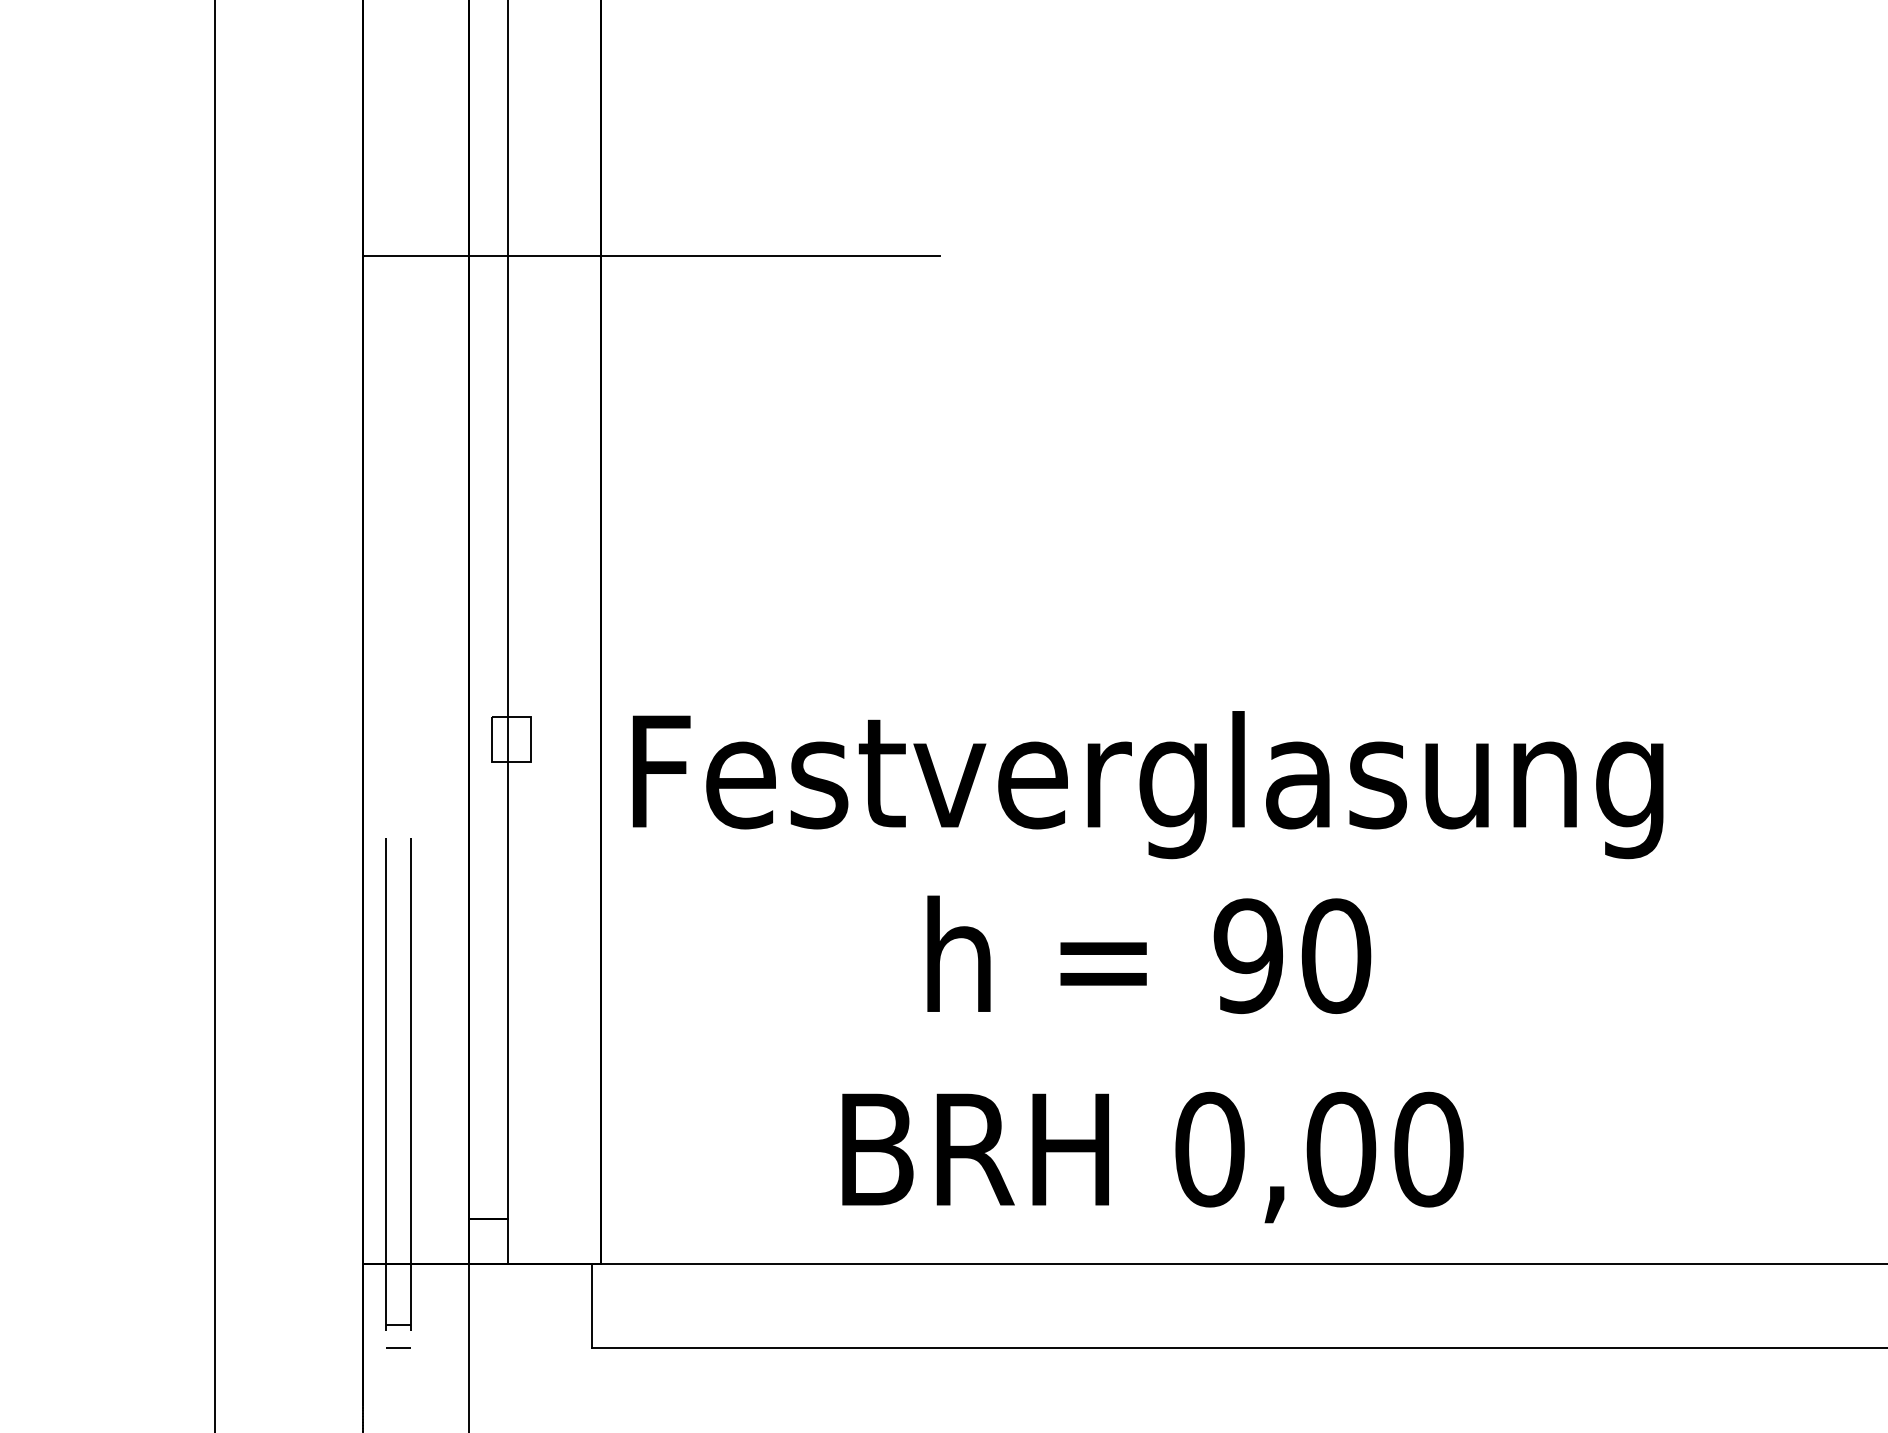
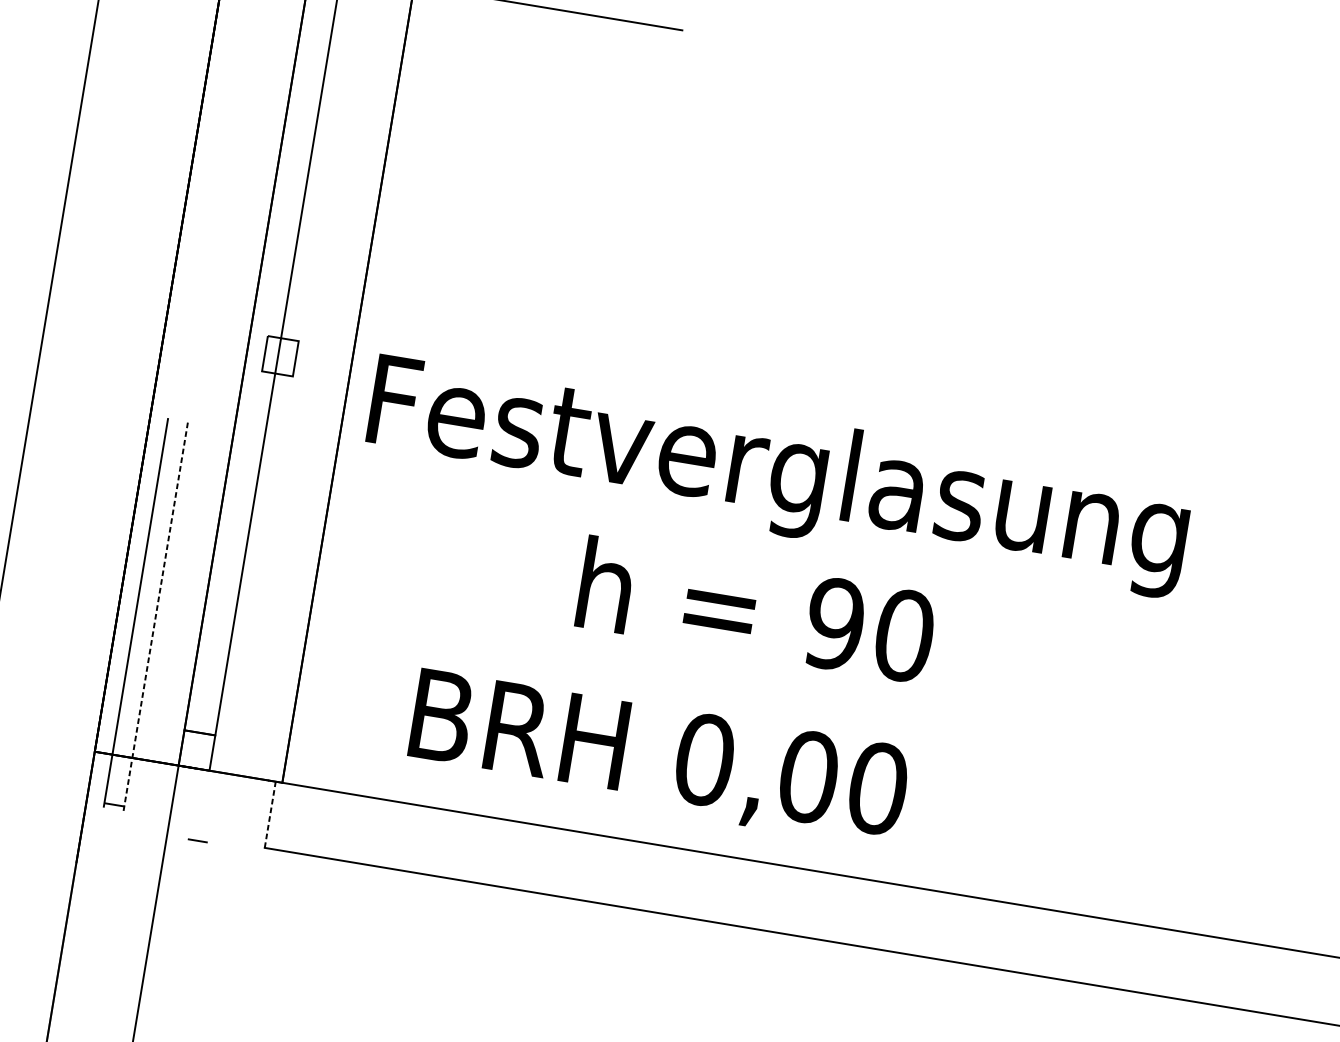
line: (410, 1084) -> (155, 616), solid -> dashed
text: (1152, 1157) -> (658, 758), moved
line: (592, 1305) -> (270, 814), solid -> dashed
line: (398, 1347) -> (197, 840), moved

